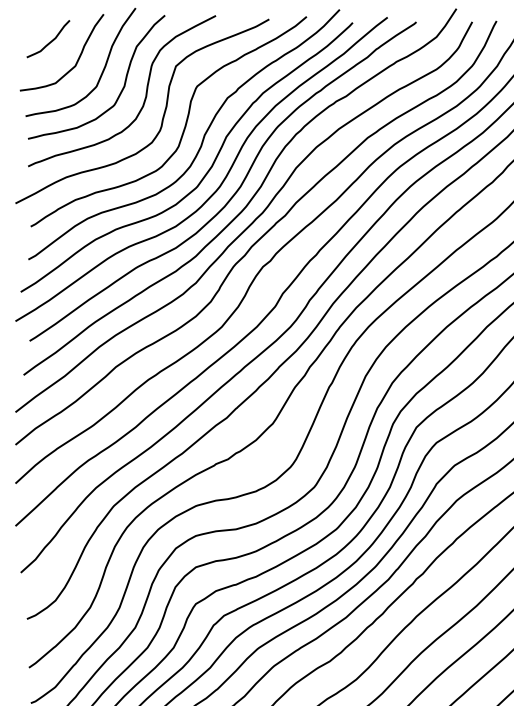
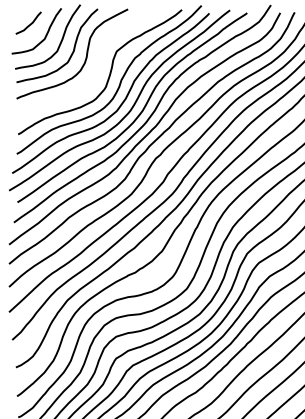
curve: (162, 112) -> (96, 66), removed

